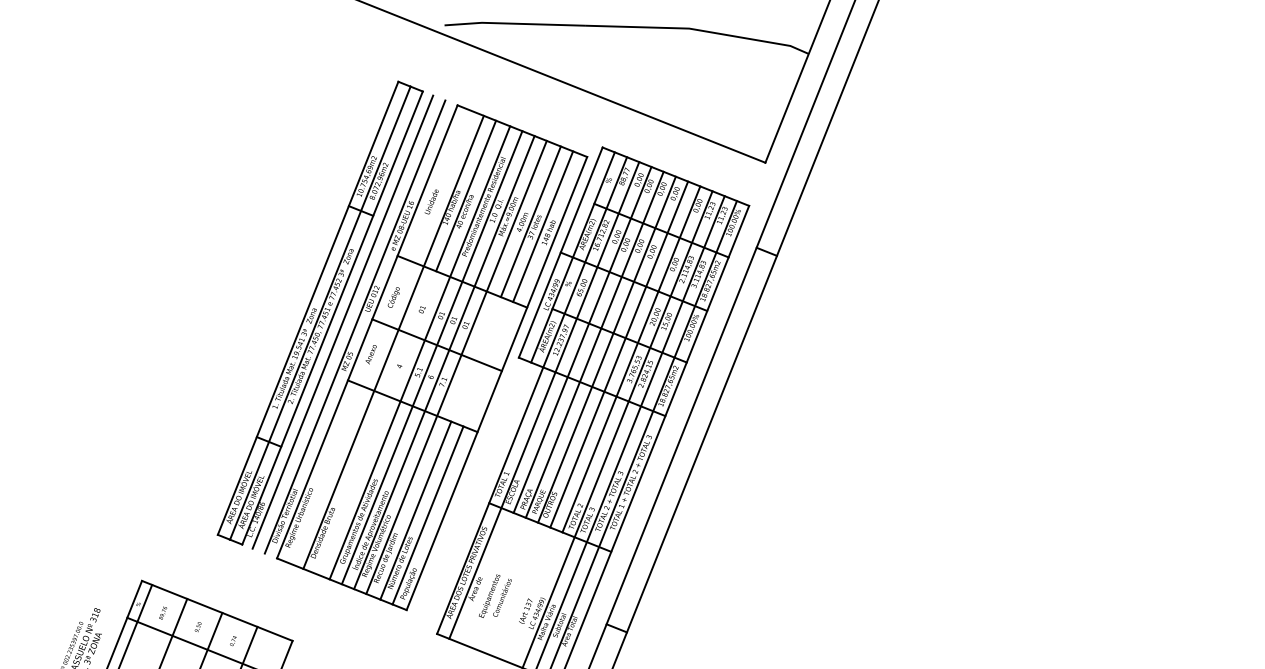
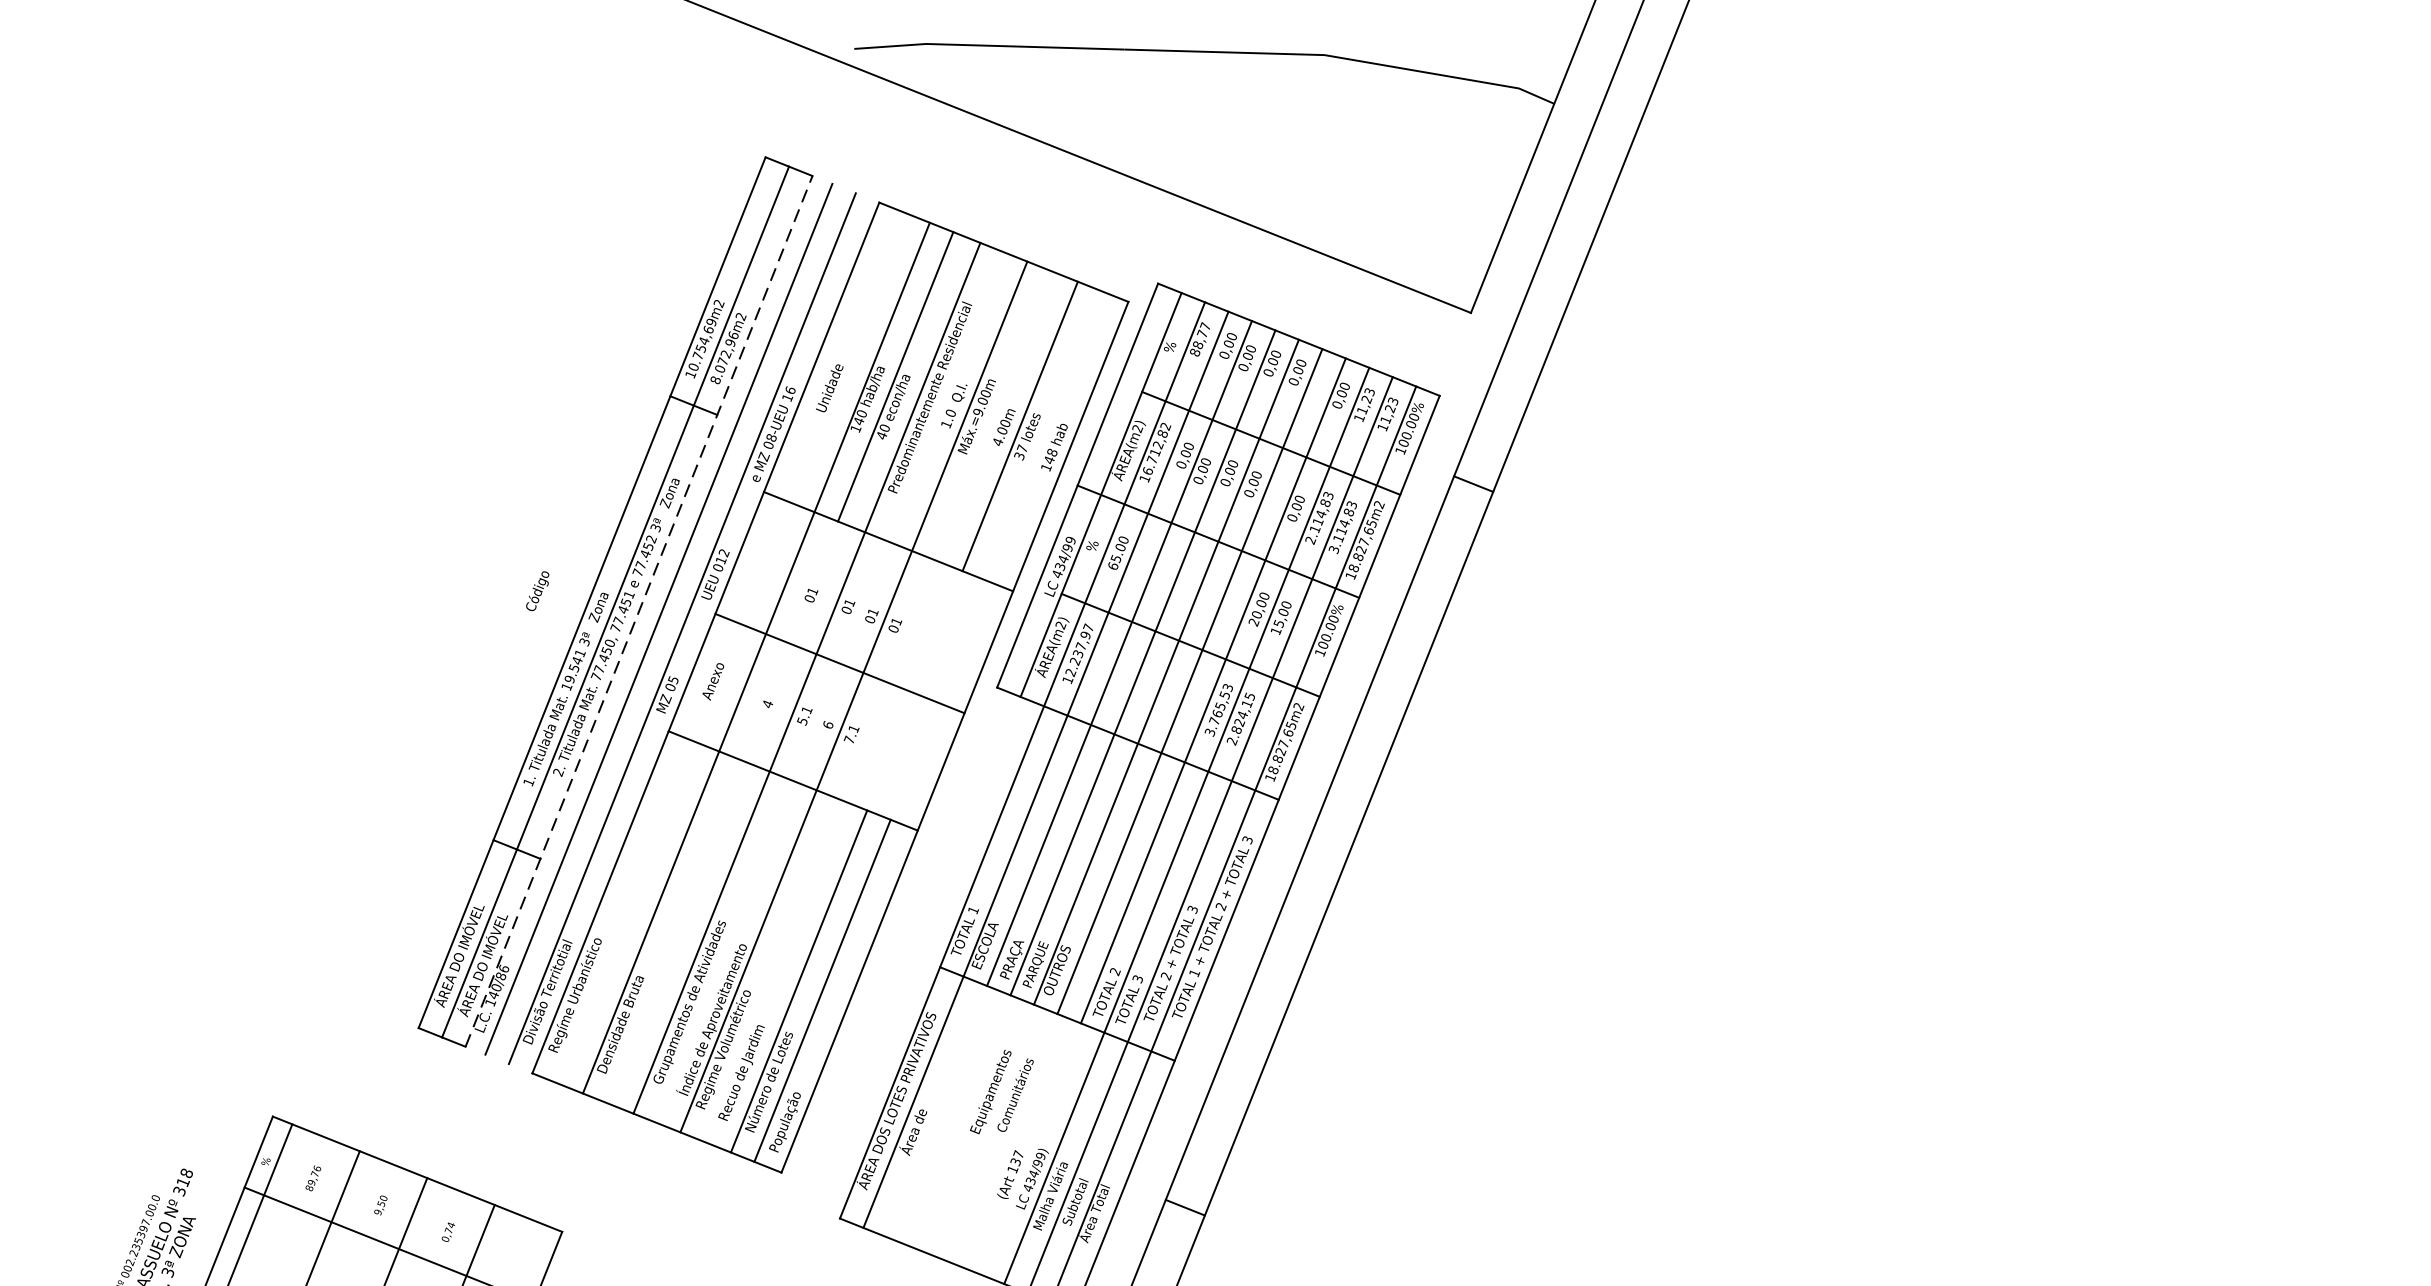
line: (543, 226) -> (1044, 435), removed
text: (393, 297) -> (537, 591), moved
line: (332, 318) -> (638, 612), solid -> dashed
line: (431, 357) -> (829, 687), removed
line: (456, 366) -> (877, 704), removed
text: (495, 595) -> (1002, 1090), moved

